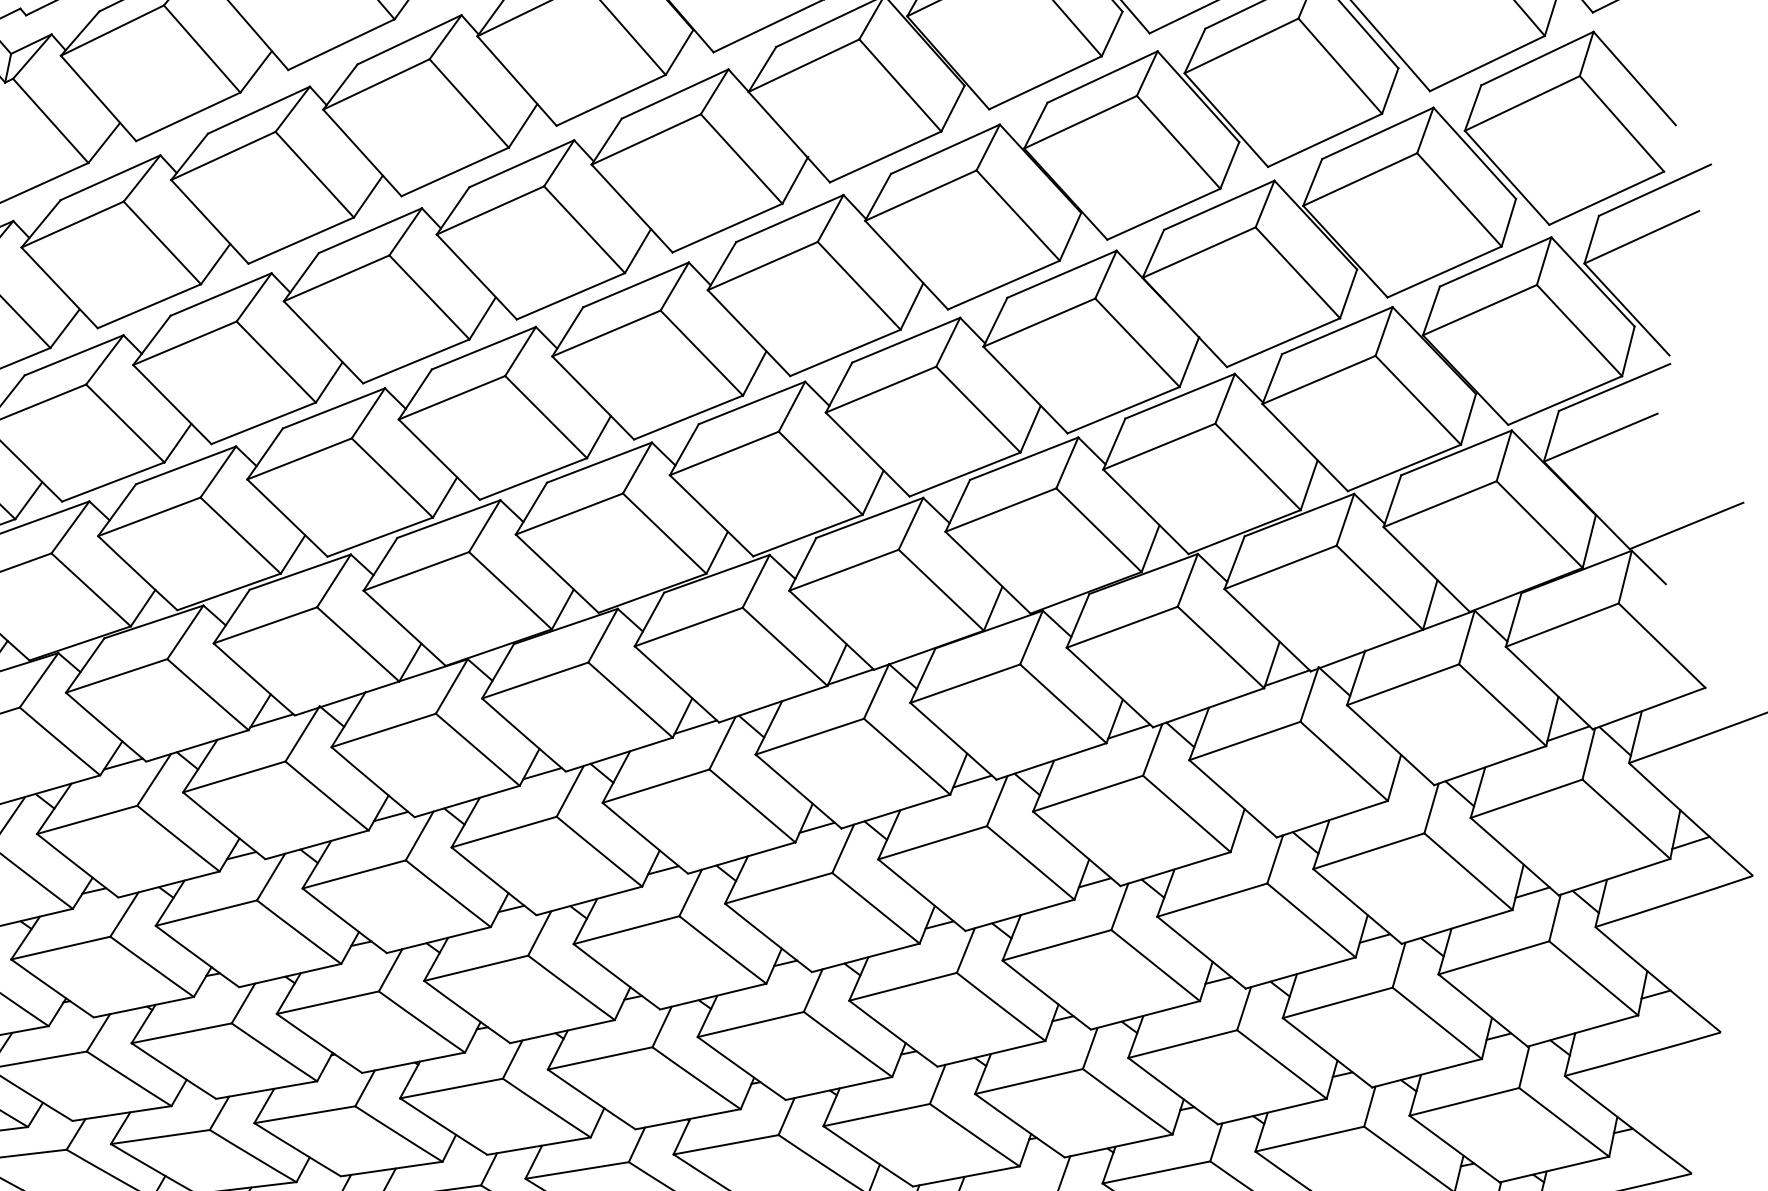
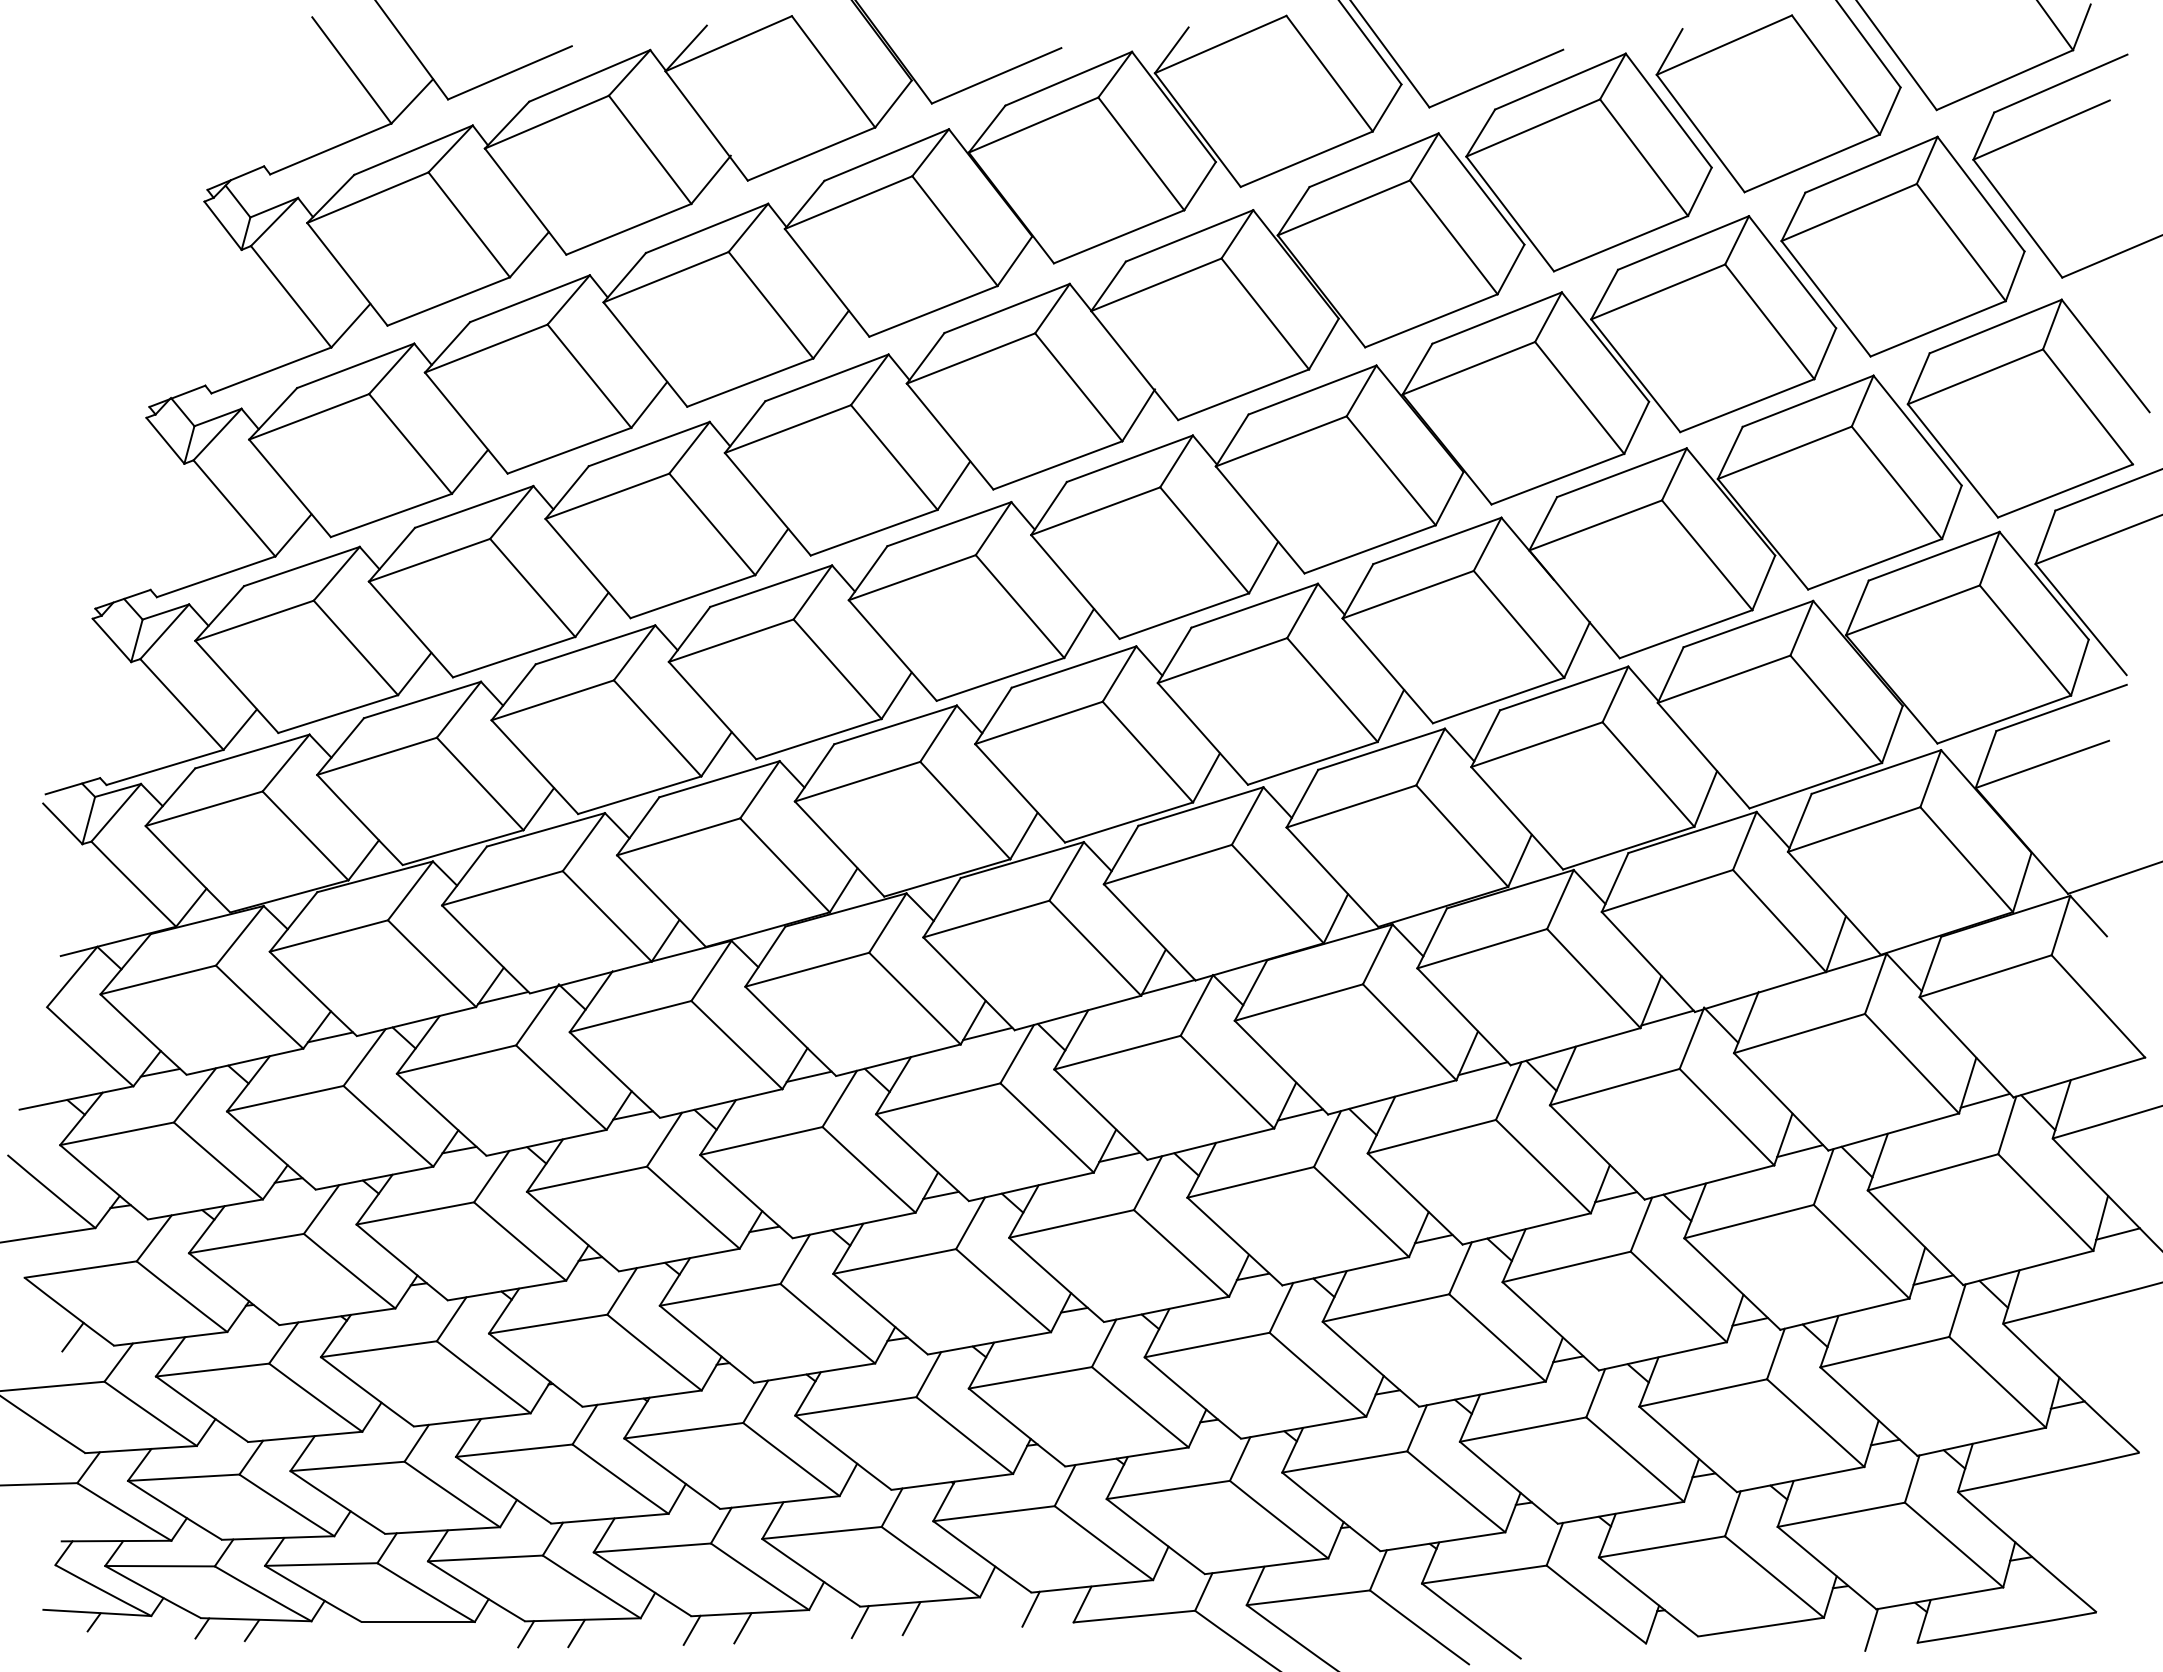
line: (1409, 787) -> (1799, 1151), added
line: (1252, 837) -> (1616, 1197), added

